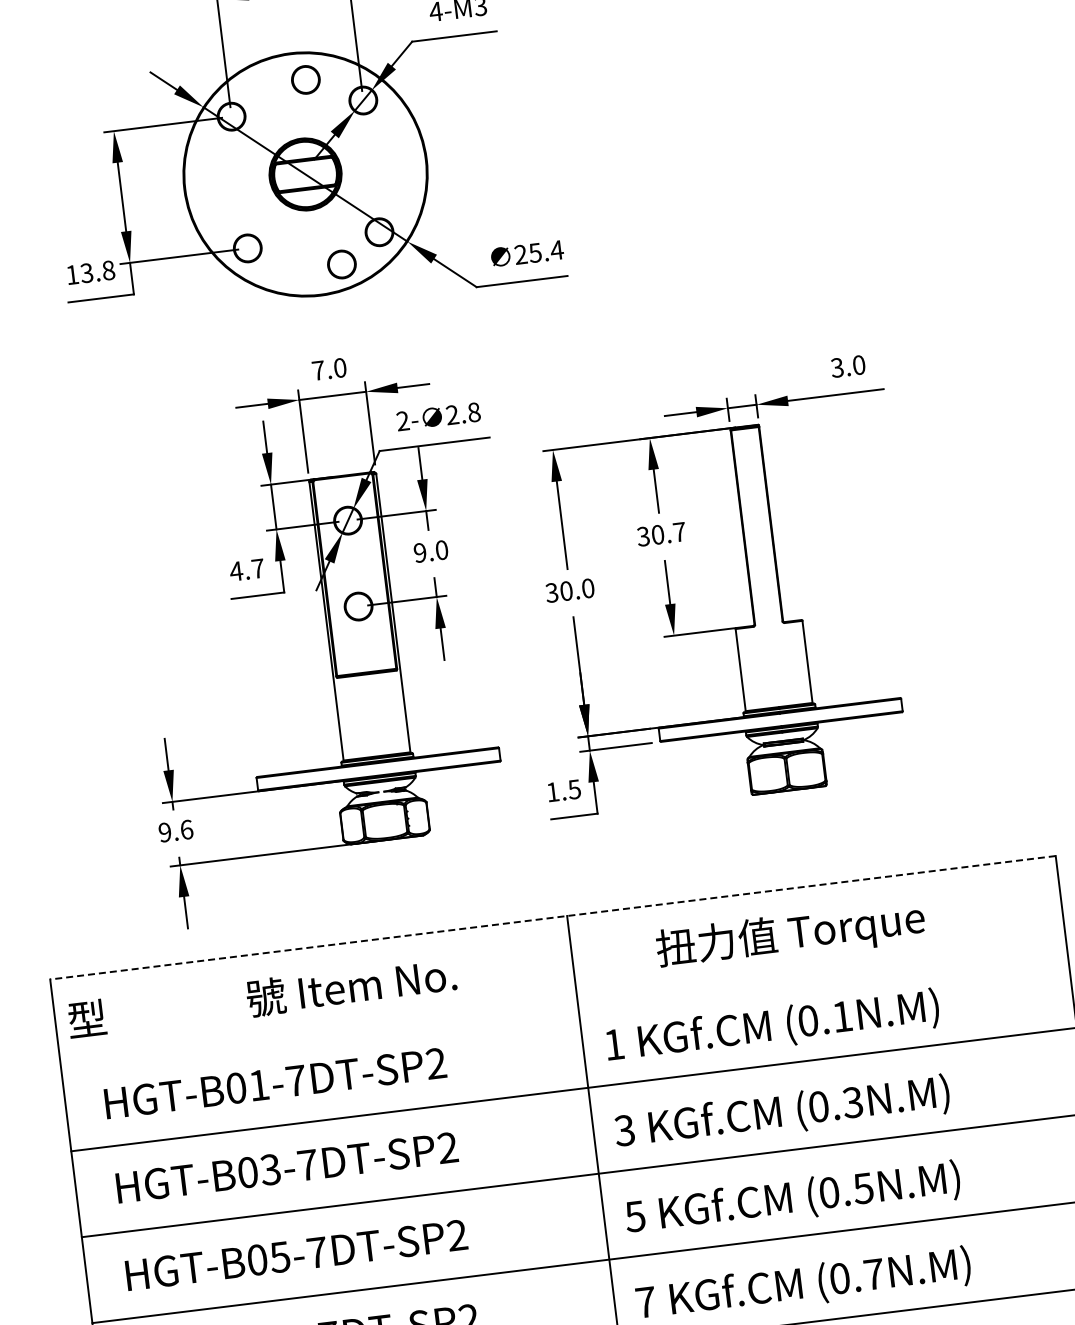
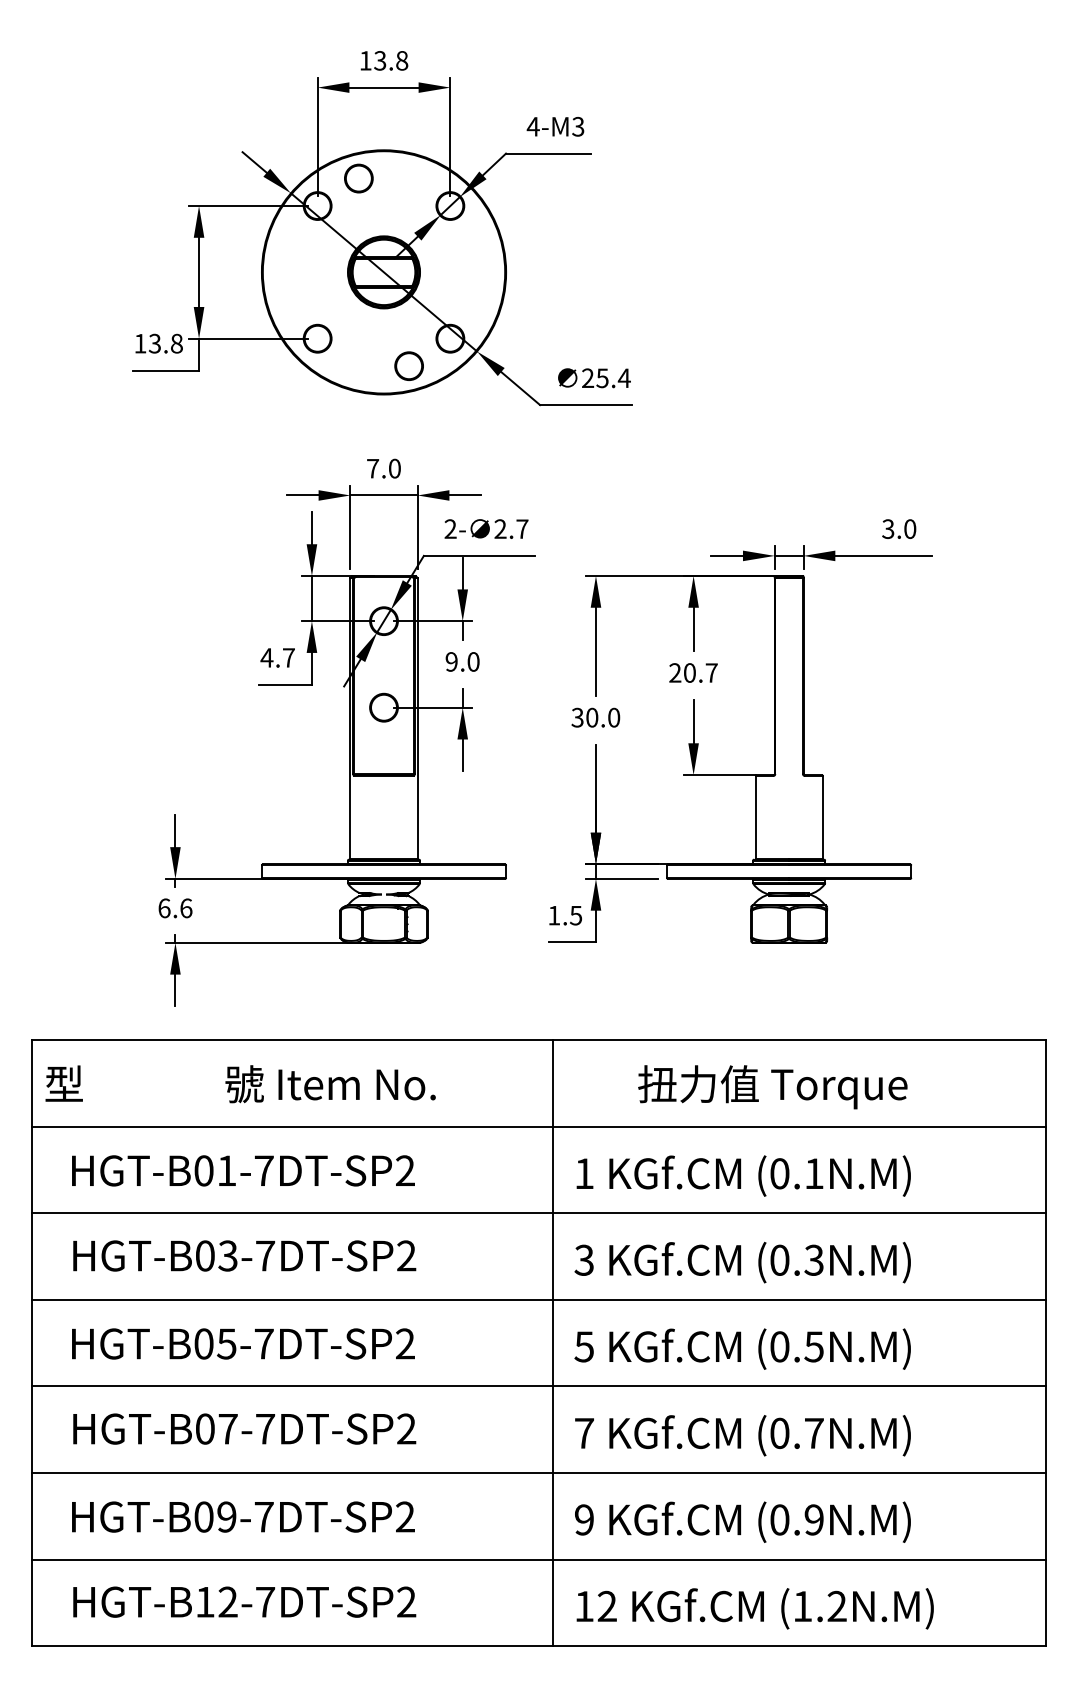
part: (305, 79) -> (358, 178), moved
text: (474, 412) -> (522, 529), 2.8 -> 2.7
text: (643, 536) -> (675, 672), 30.7 -> 20.7
text: (165, 832) -> (164, 908), 9.6 -> 6.6
line: (553, 917) -> (539, 1040), dashed -> solid
line: (562, 1003) -> (538, 1126), added

